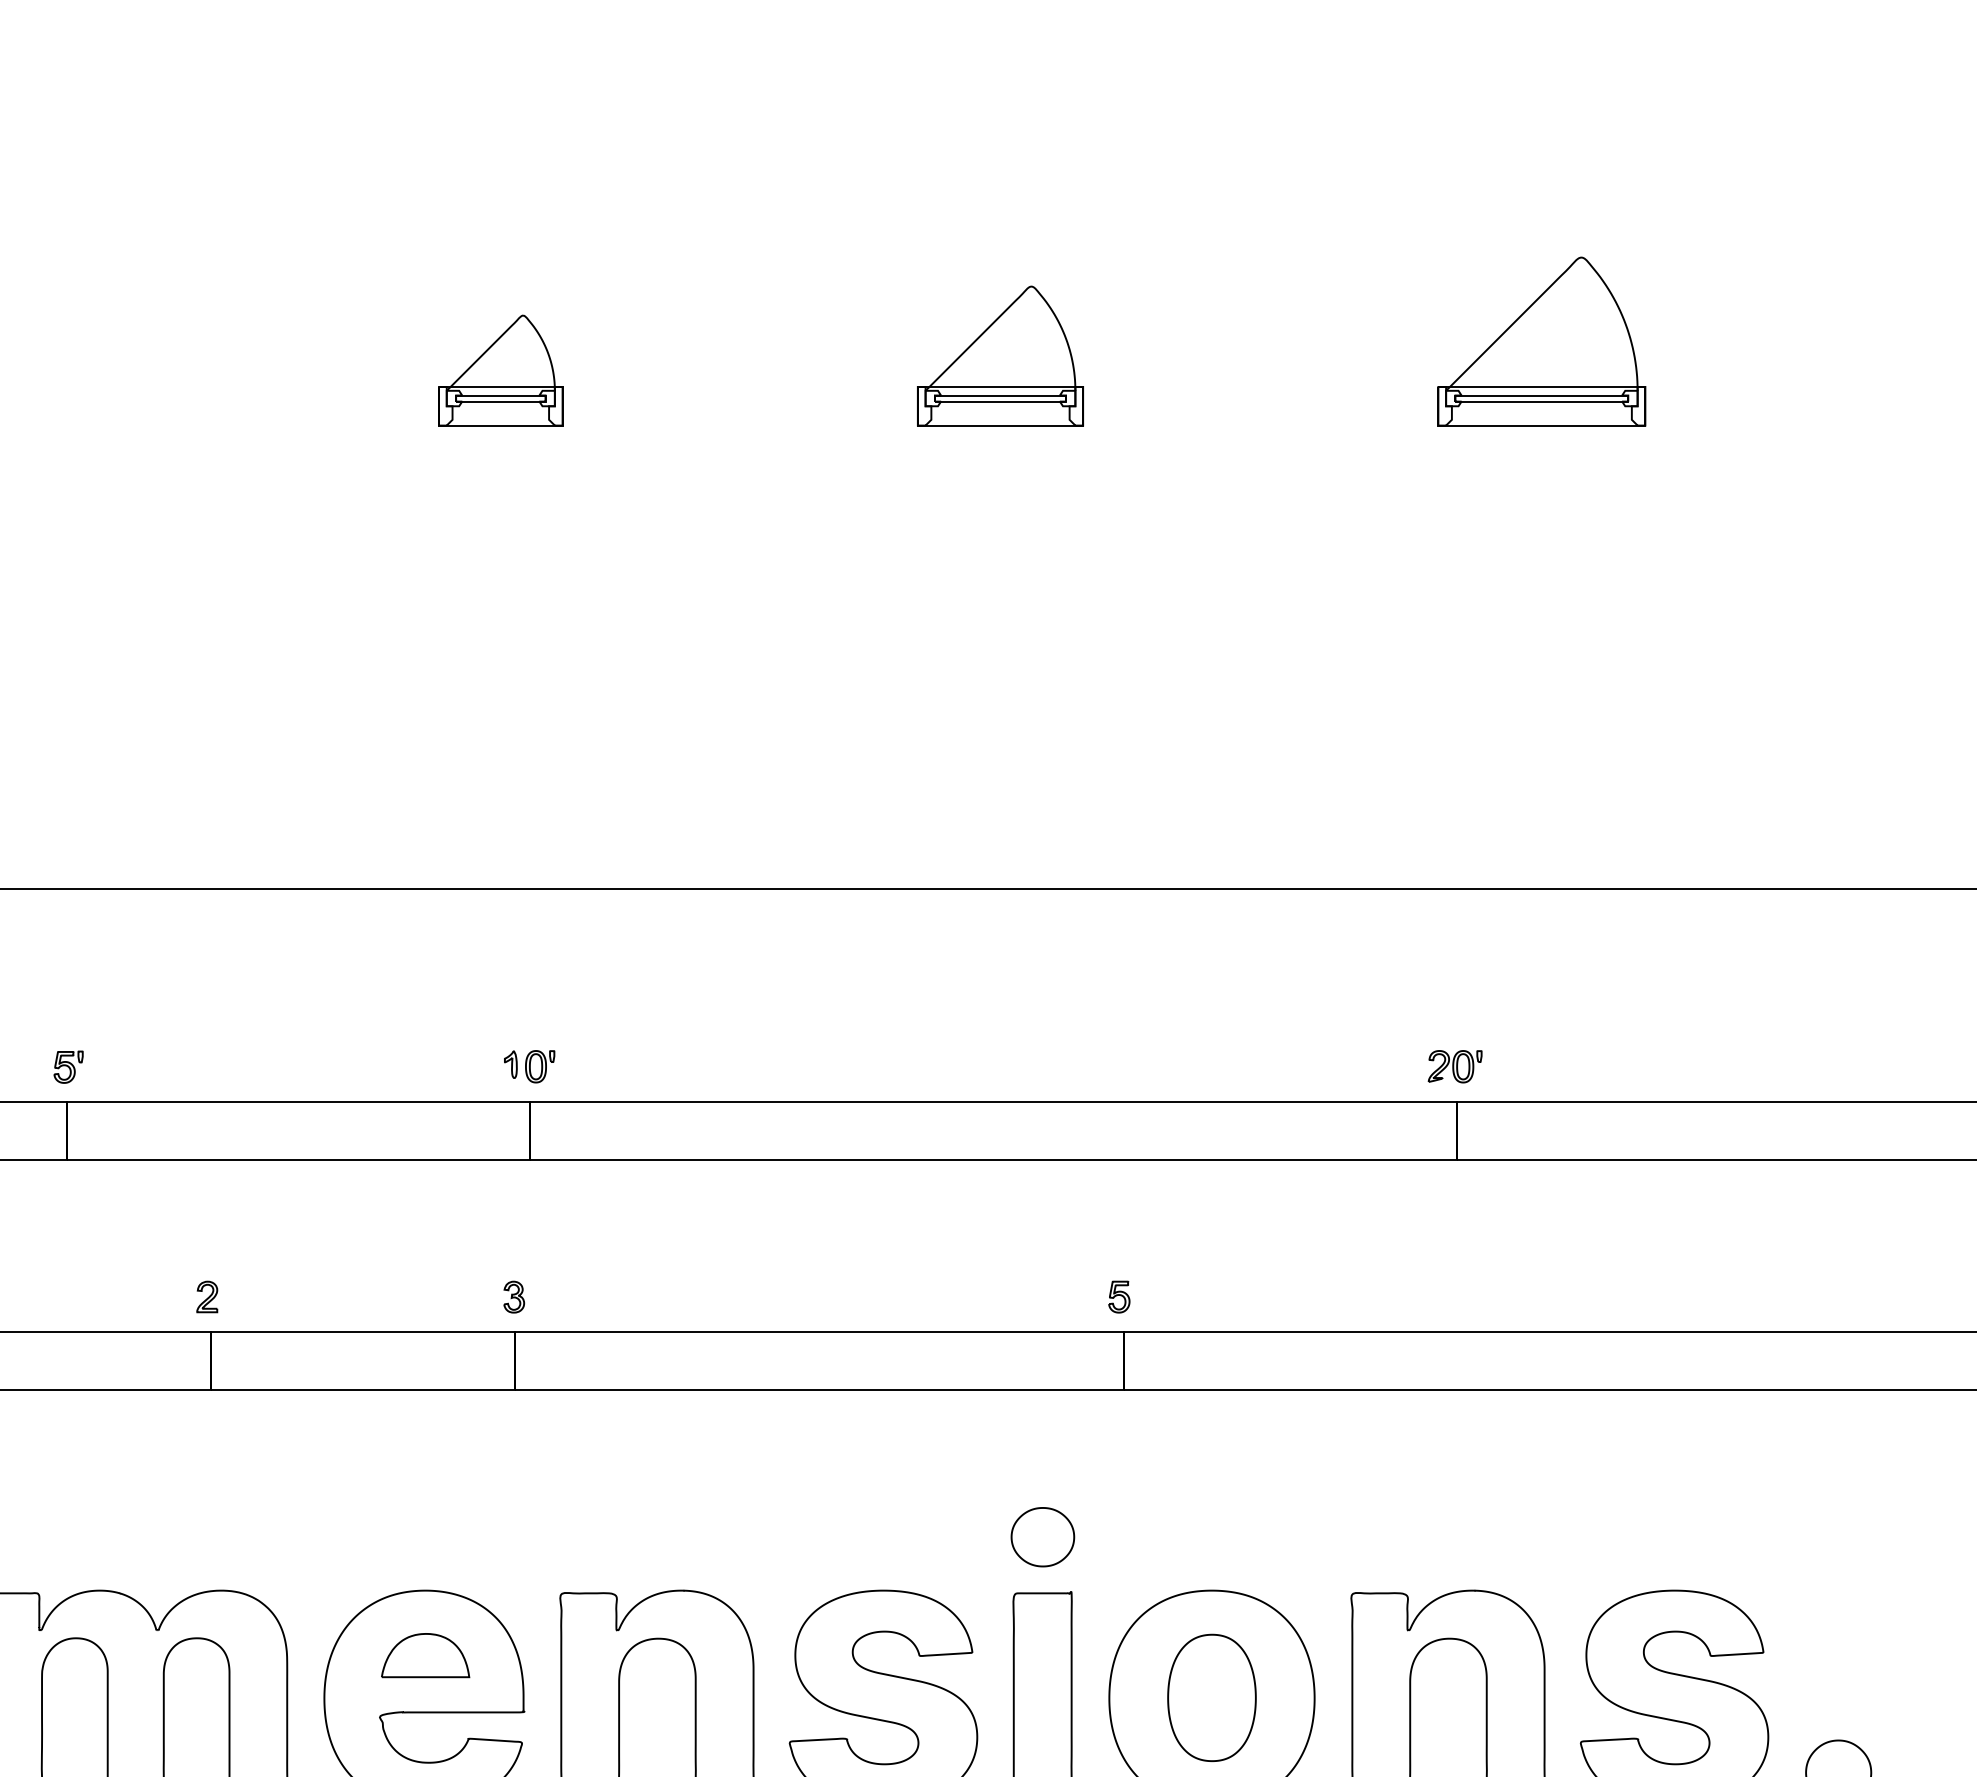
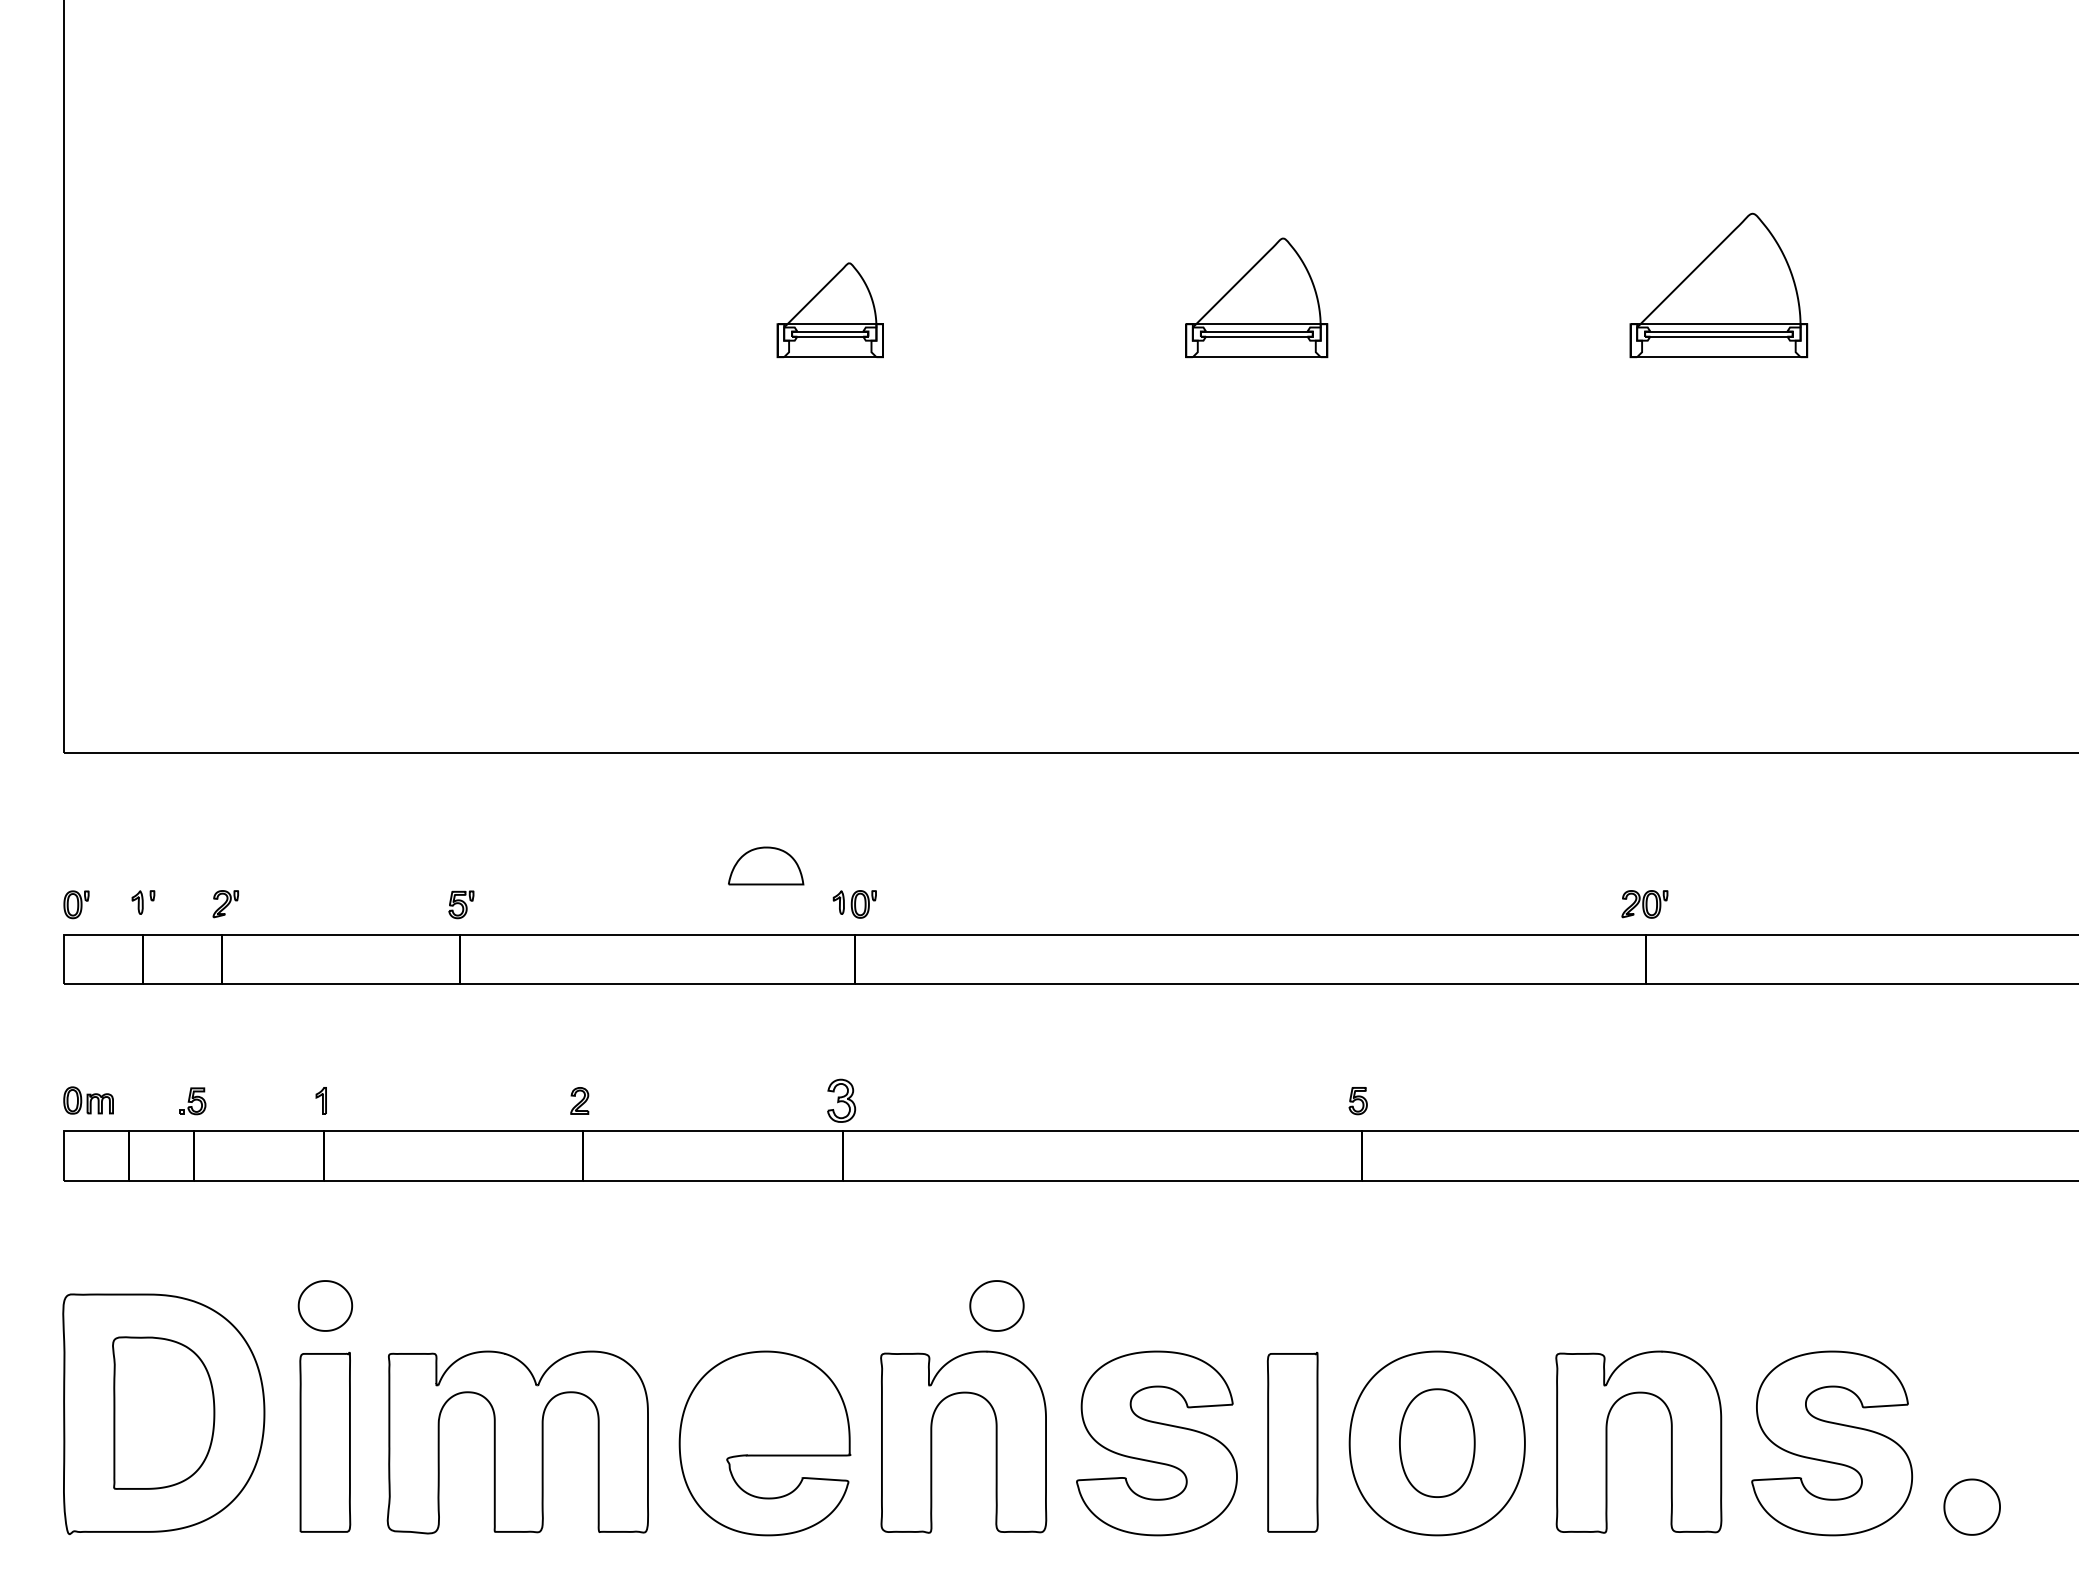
part: (513, 1297) -> (841, 1101), size x1.6
part: (1042, 1536) -> (996, 1305), moved
part: (426, 1654) -> (766, 865), moved

